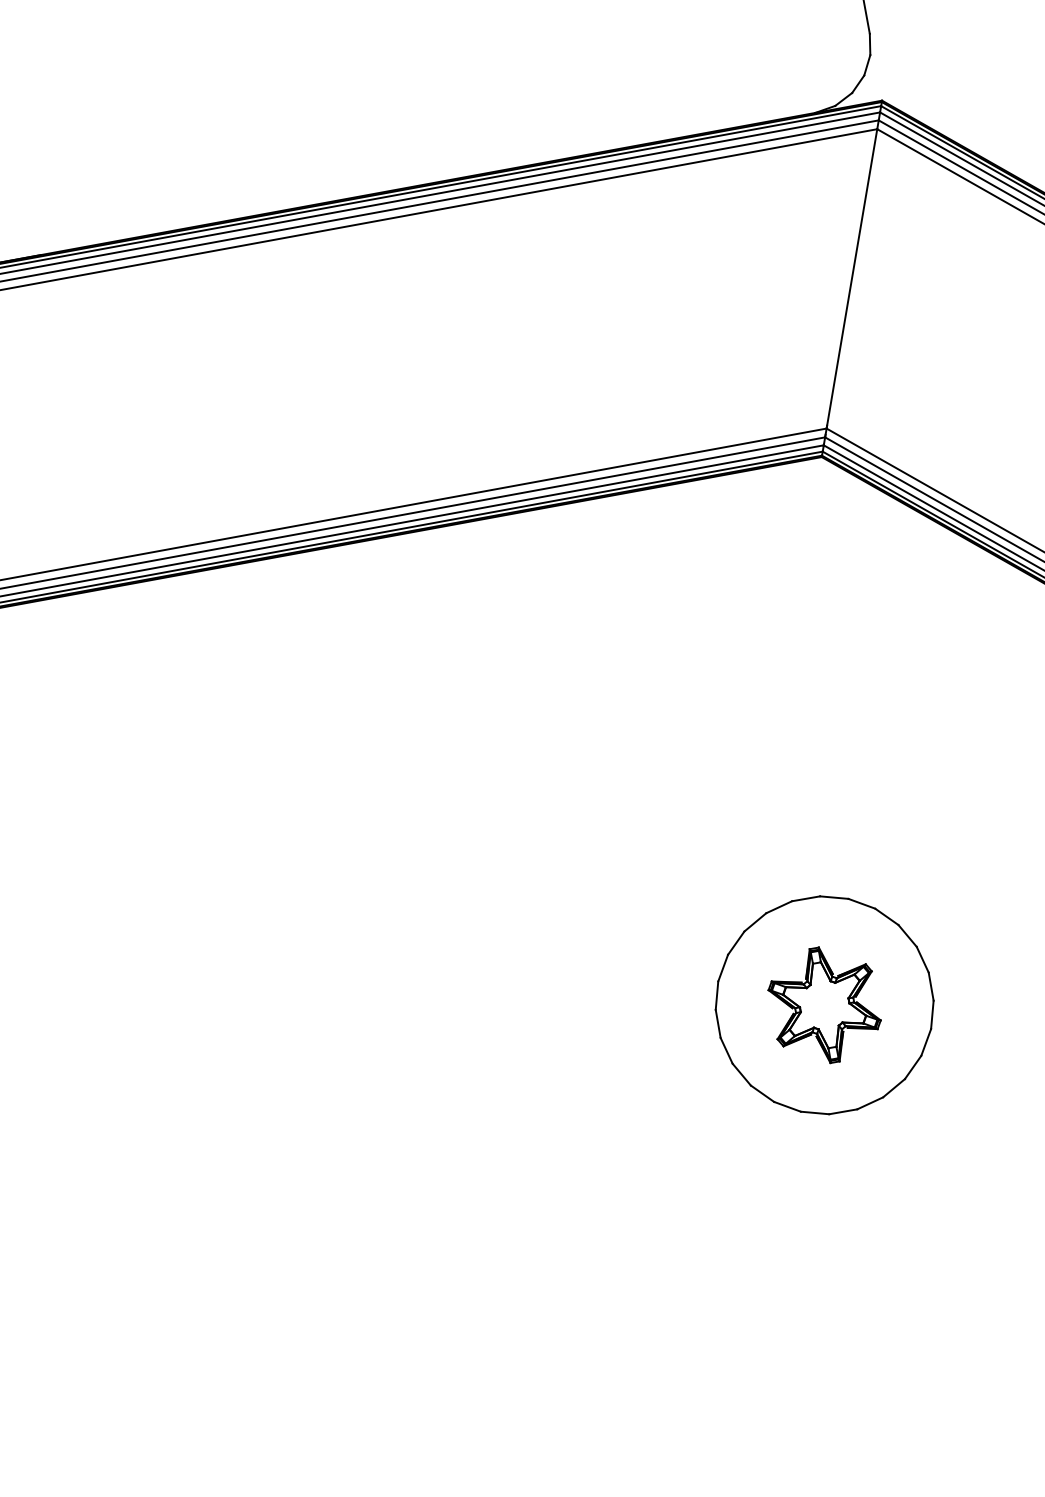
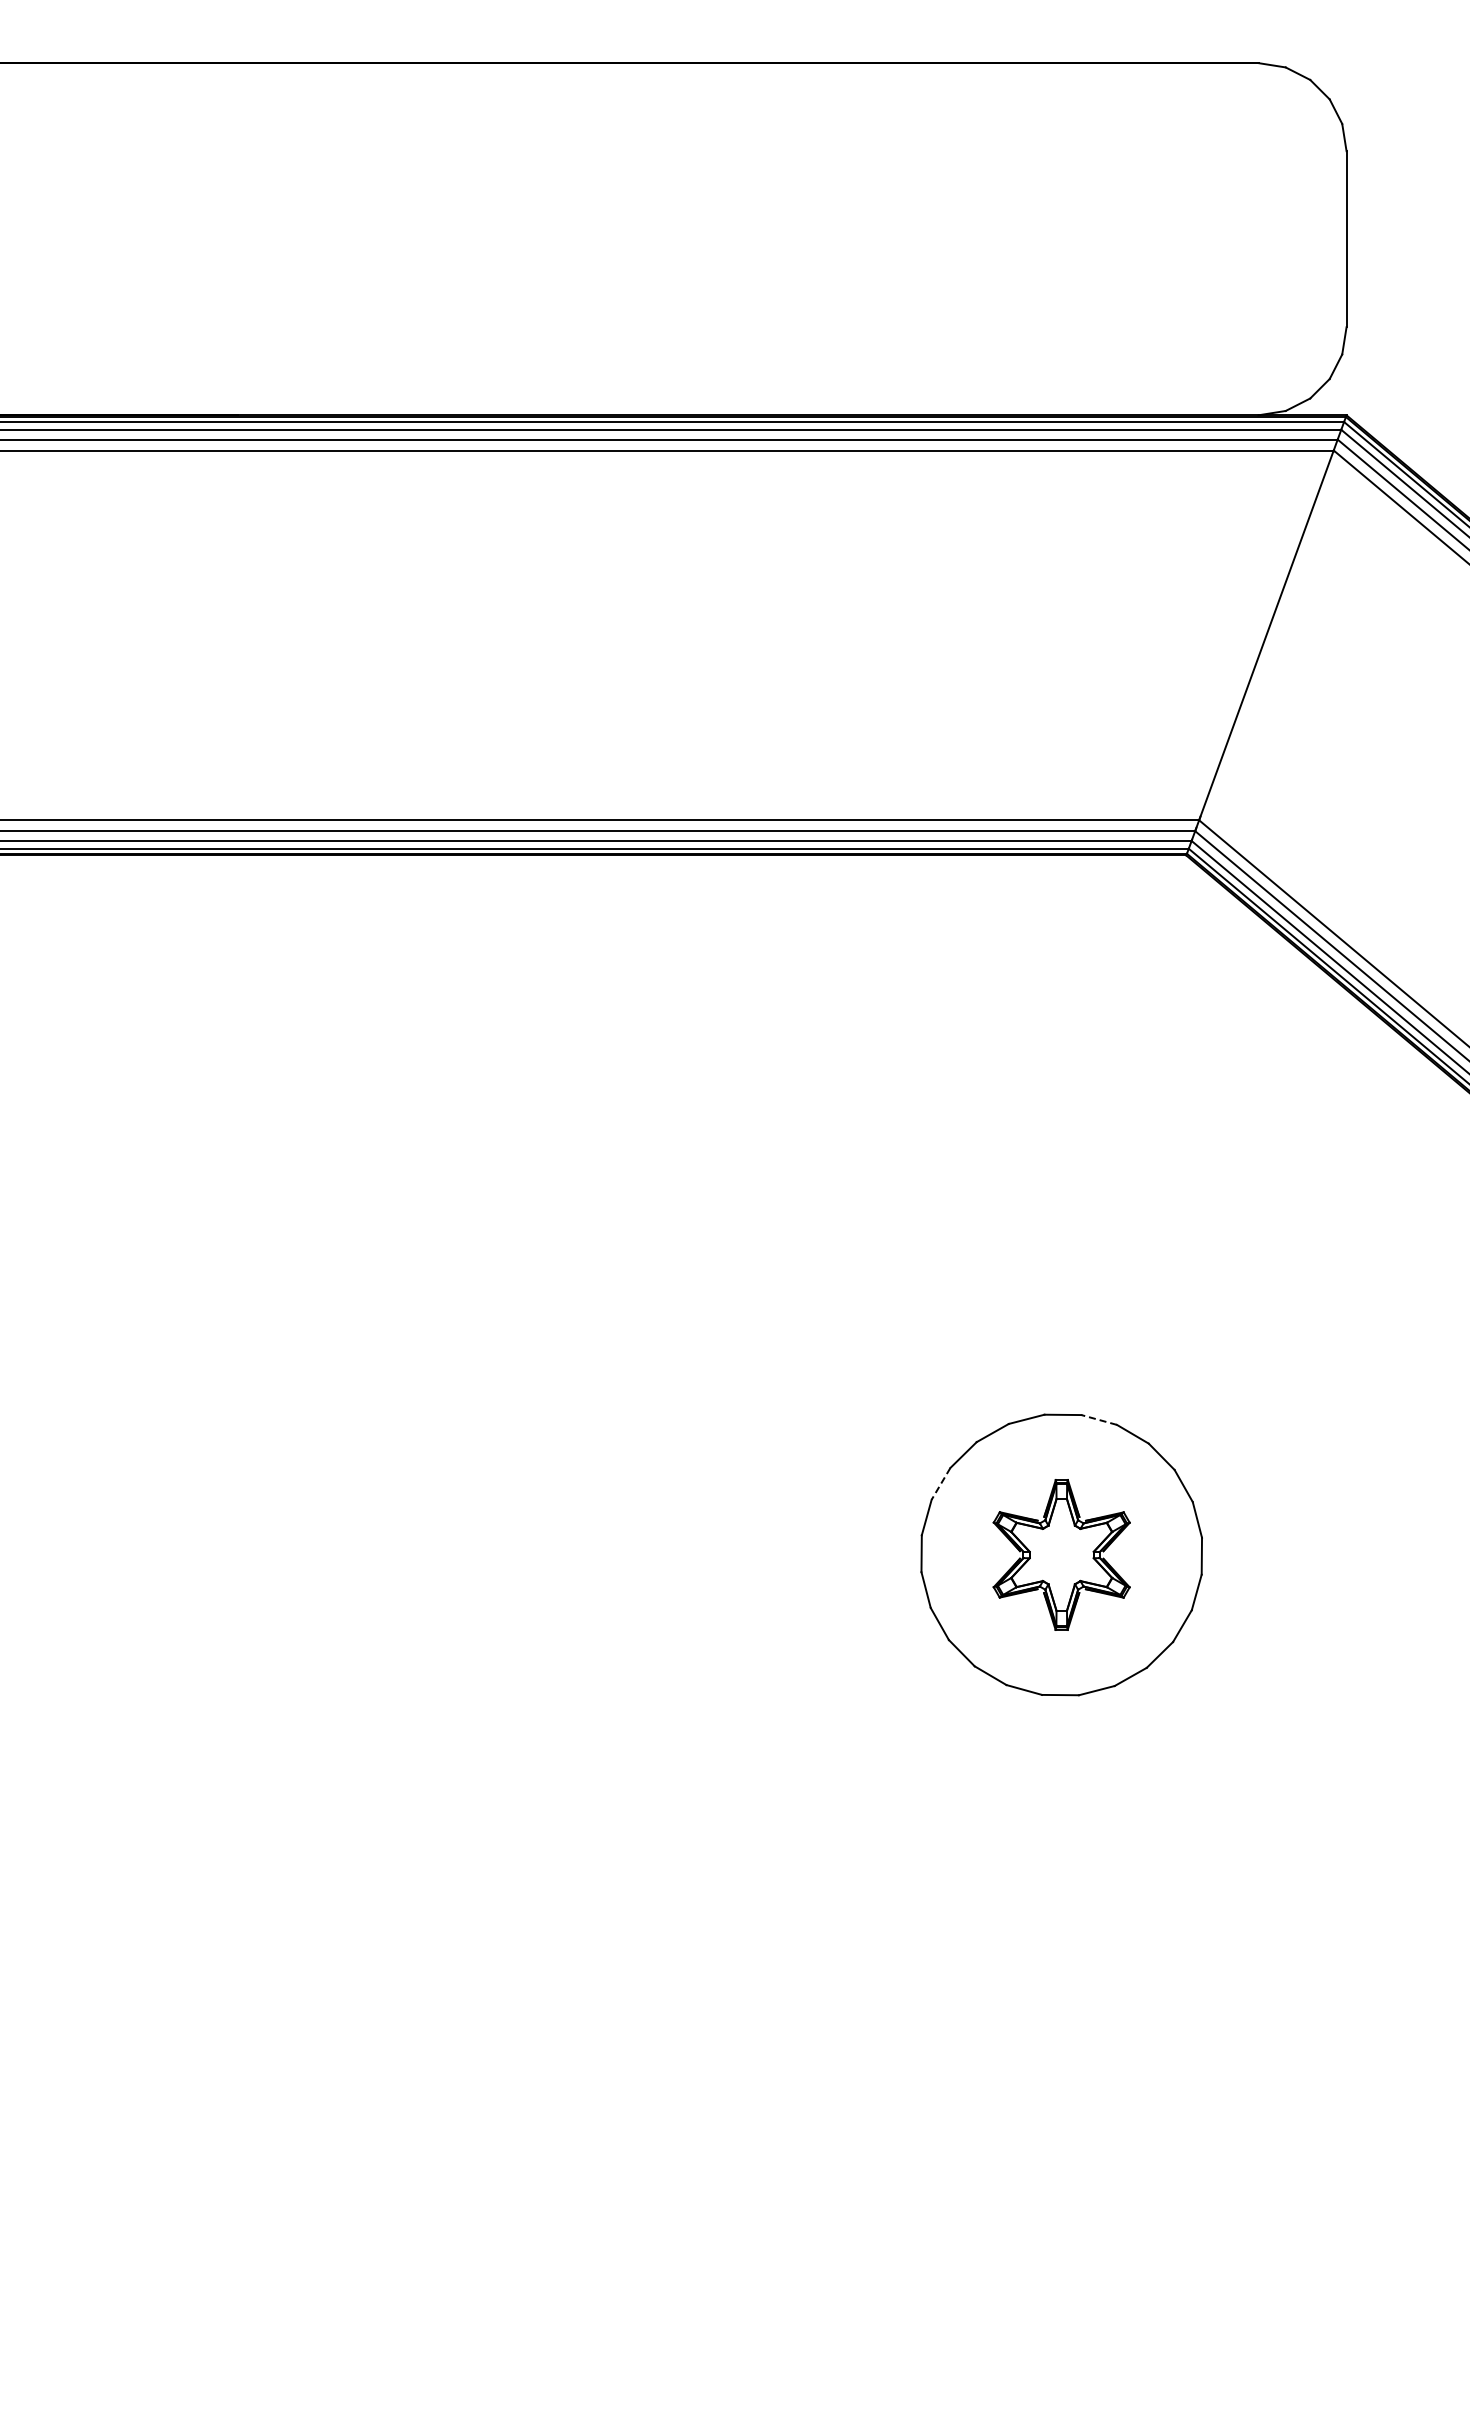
line: (833, 897) -> (1098, 1419), solid -> dashed
line: (722, 968) -> (940, 1484), solid -> dashed

